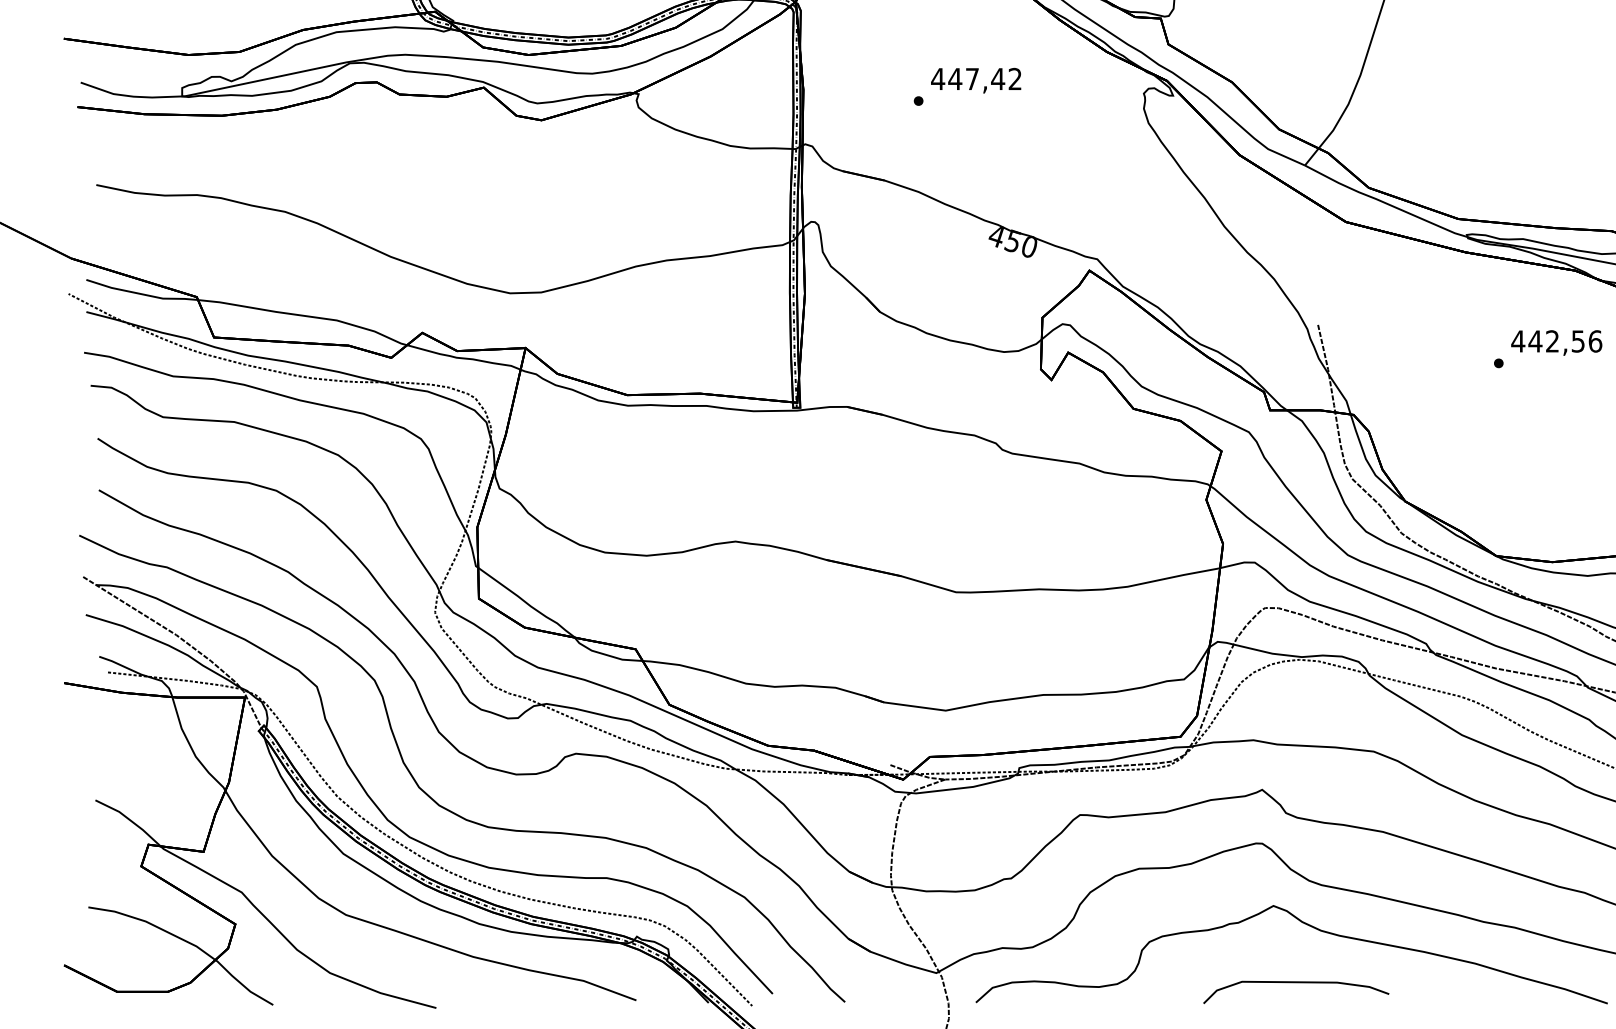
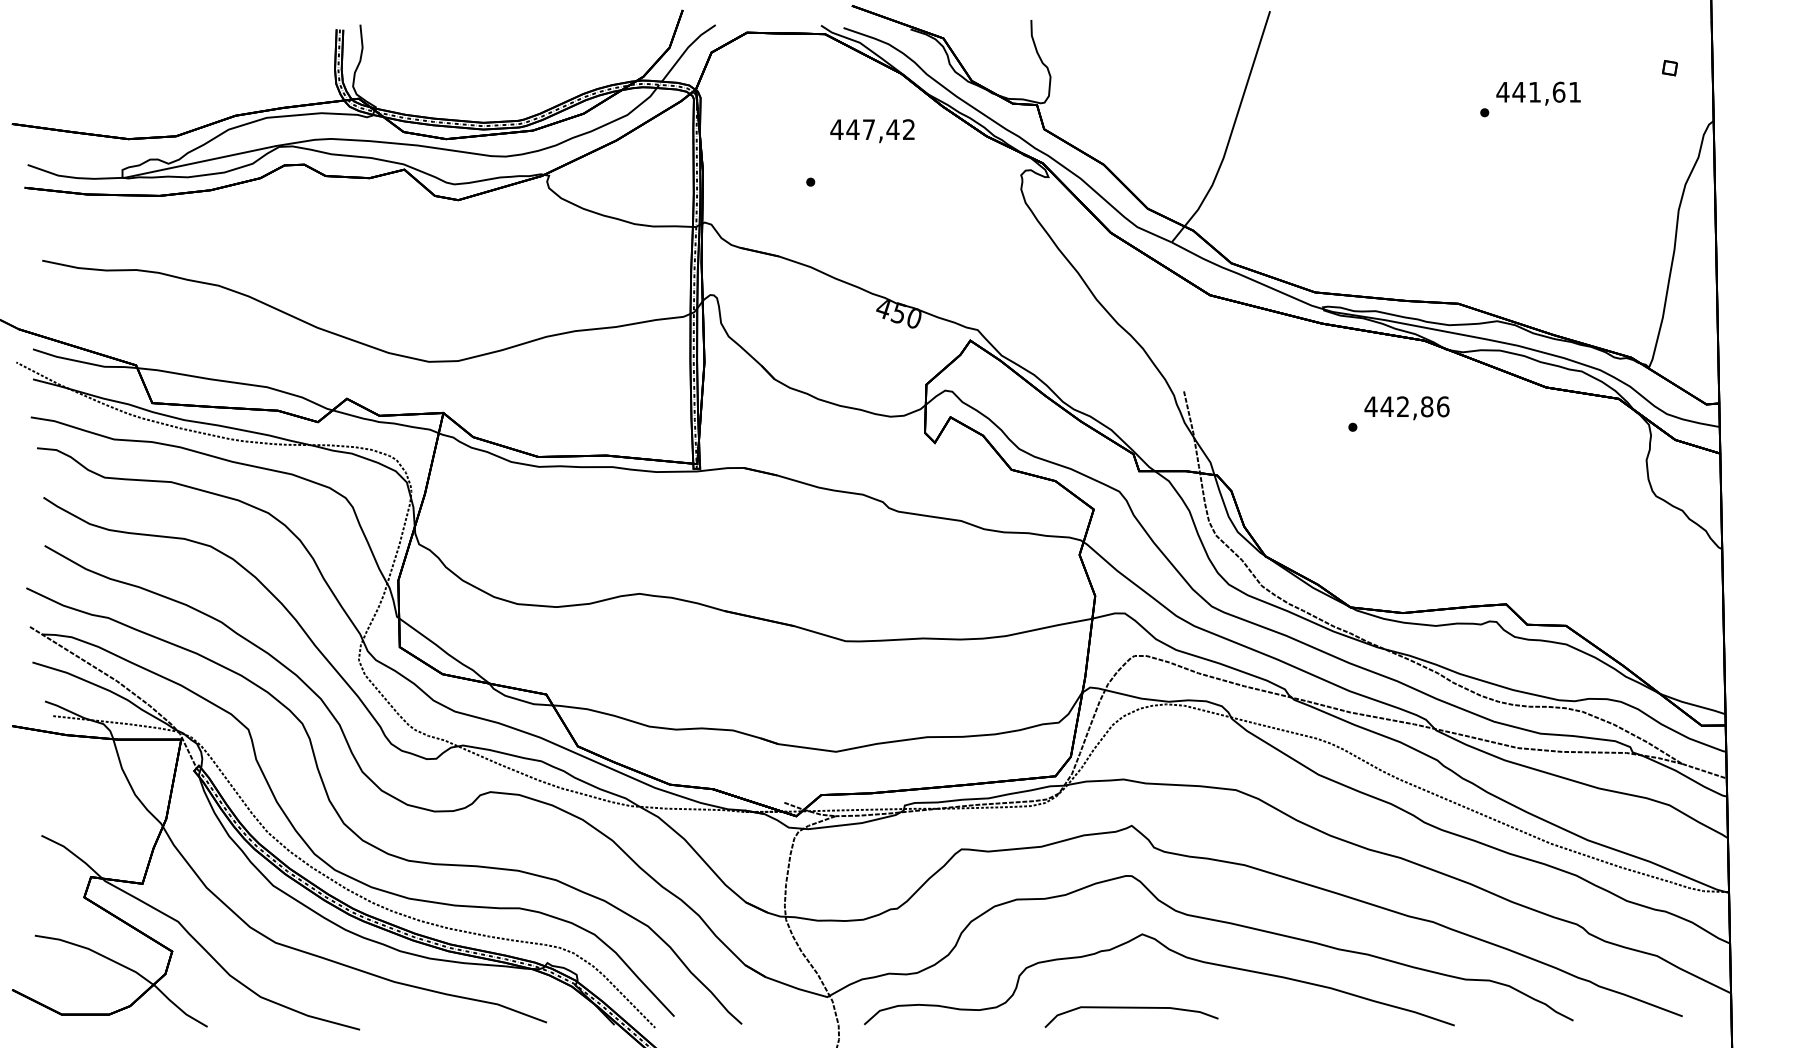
text: (976, 81) -> (872, 131), moved
text: (1578, 341) -> (1427, 406), 442,56 -> 442,86
curve: (1296, 983) -> (1131, 1008), moved

